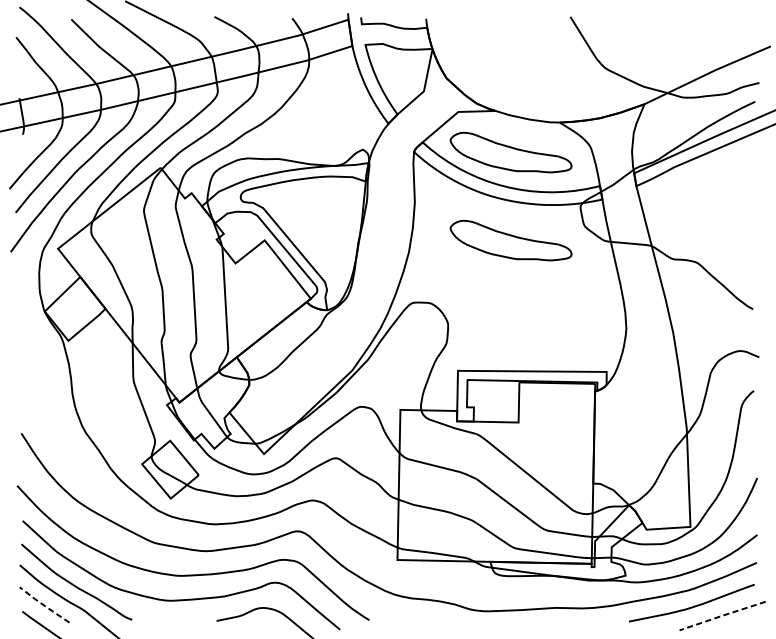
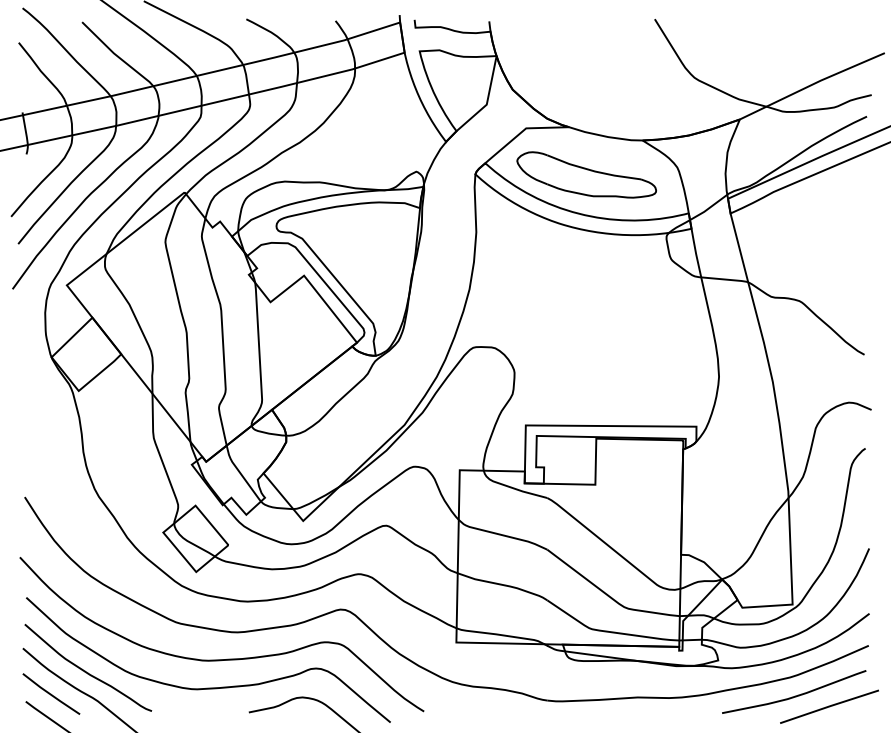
part: (510, 240) -> (586, 275), removed
line: (43, 605) -> (50, 694), dashed -> solid
line: (722, 615) -> (829, 706), dashed -> solid

